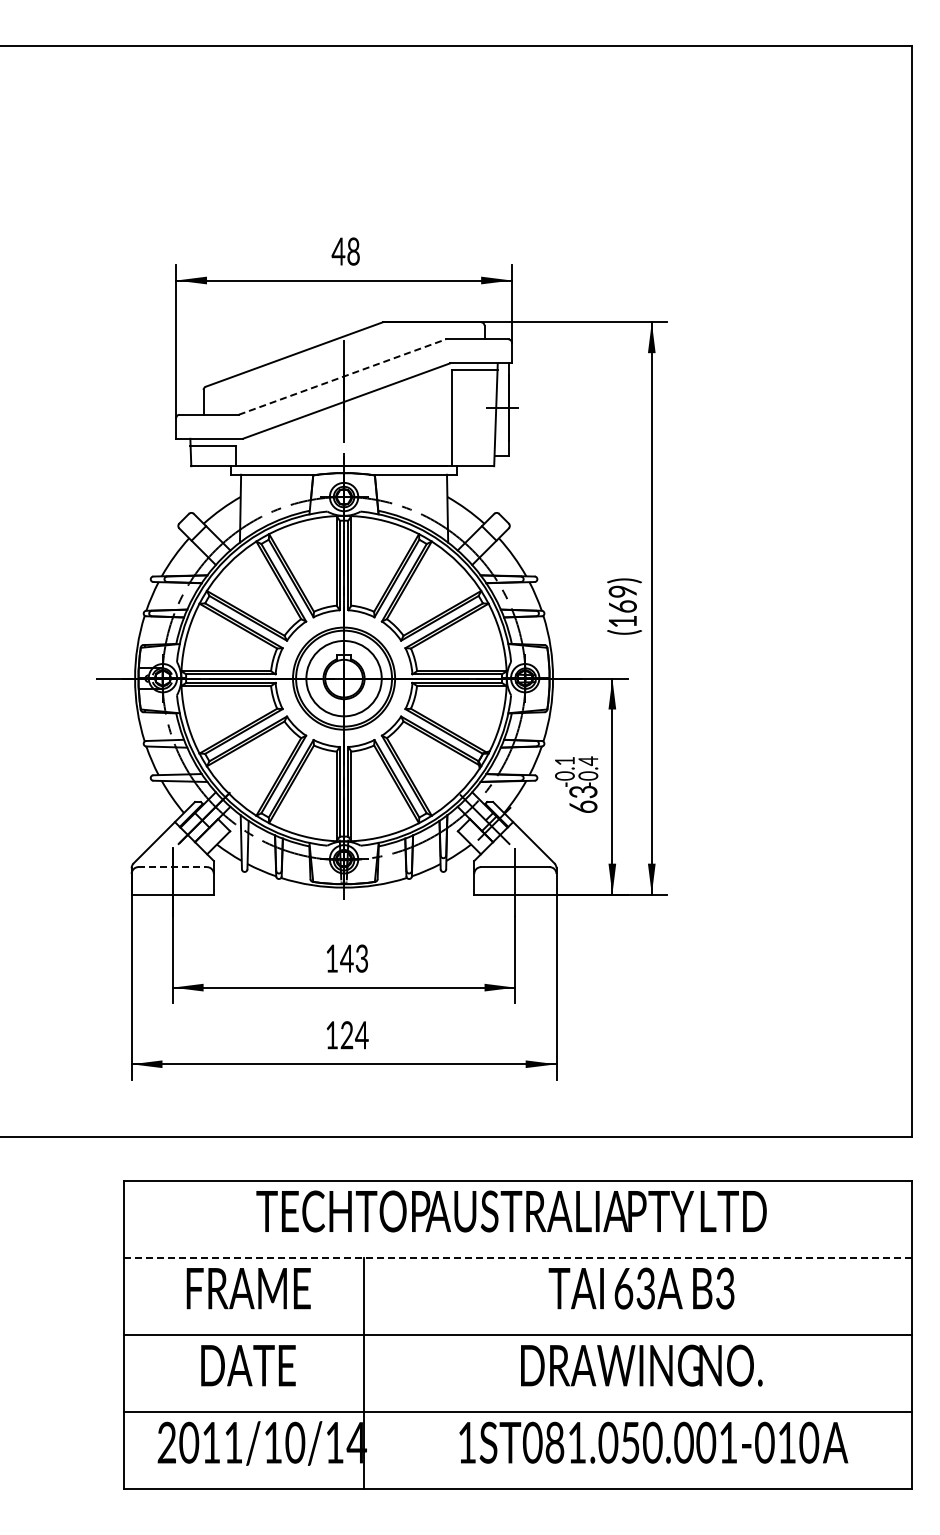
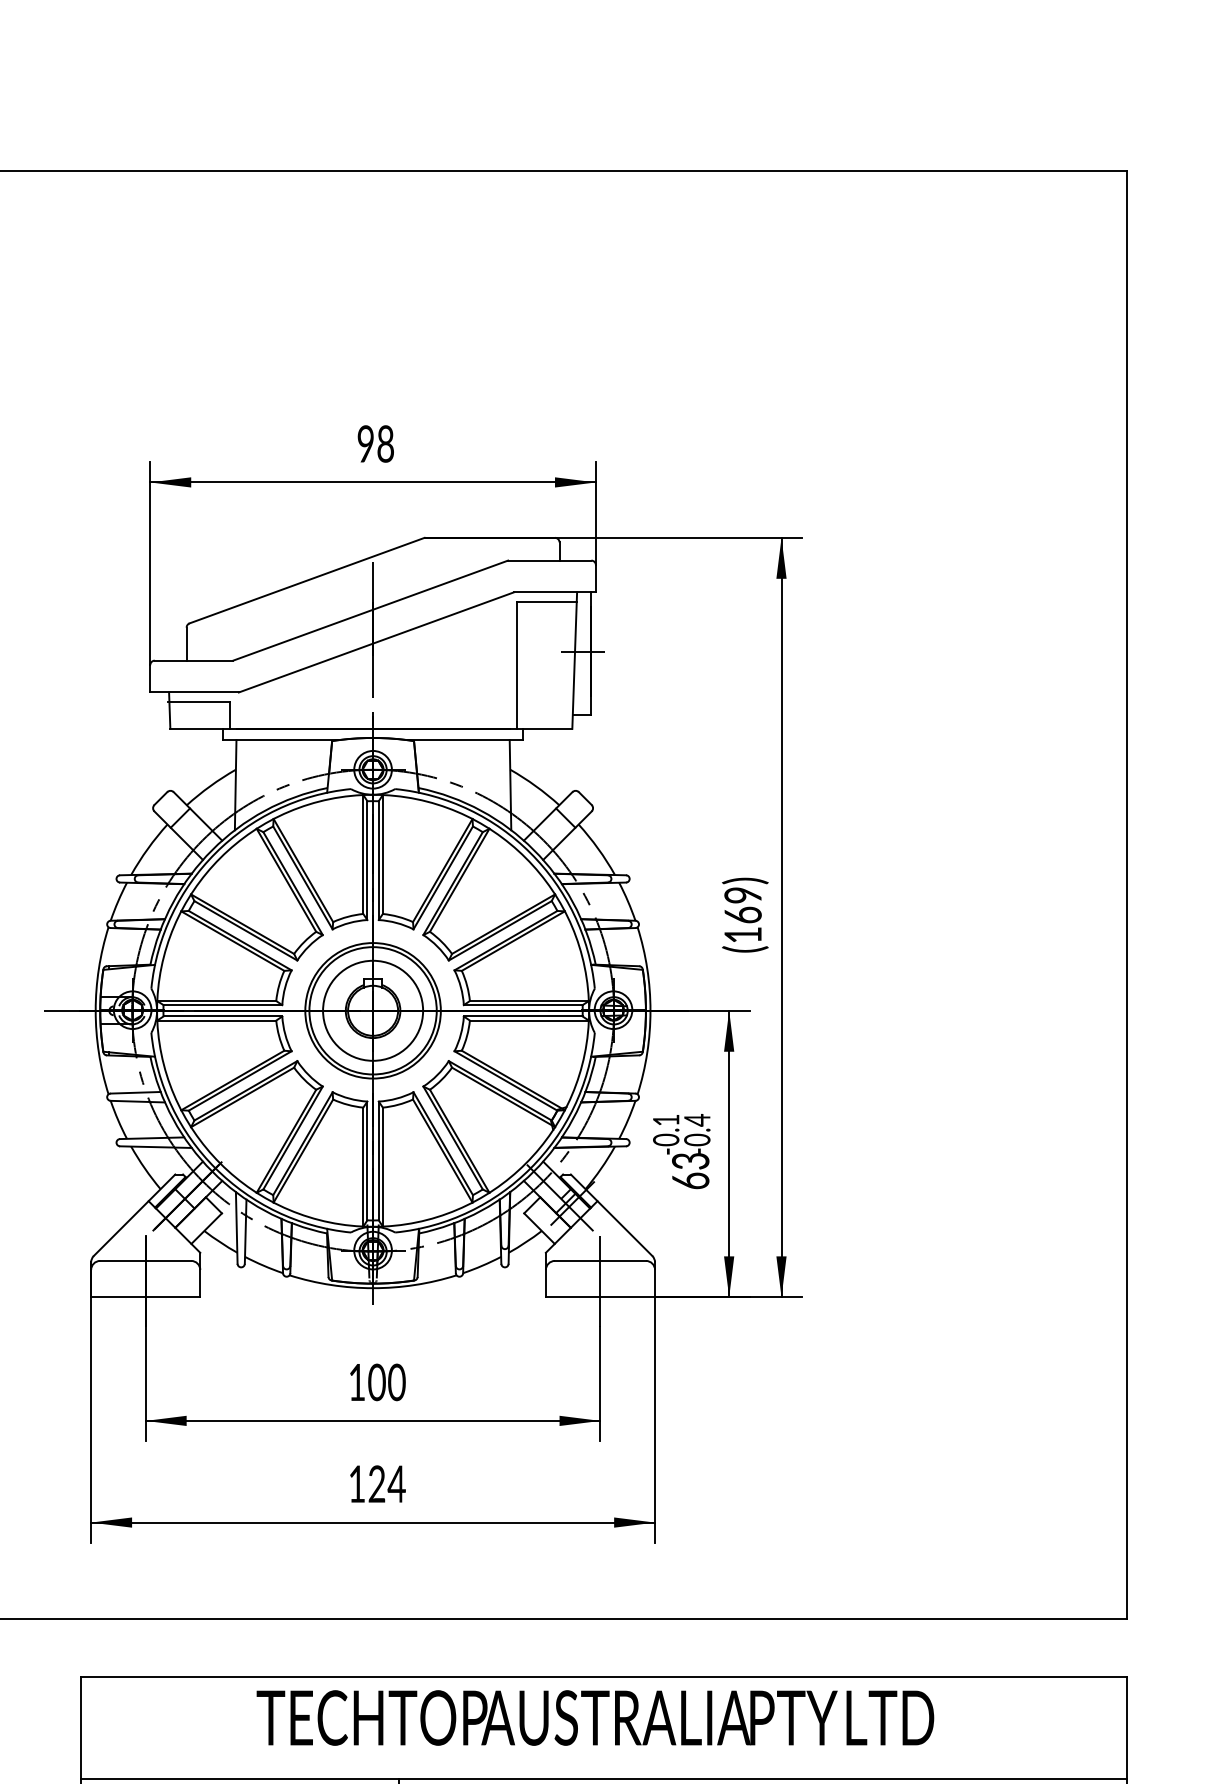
text: (338, 251) -> (365, 443), 48 -> 98
line: (342, 376) -> (371, 609), dashed -> solid
line: (173, 867) -> (146, 1261), dashed -> solid
text: (354, 958) -> (386, 1382), 143 -> 100
line: (517, 1257) -> (603, 1779), dashed -> solid

